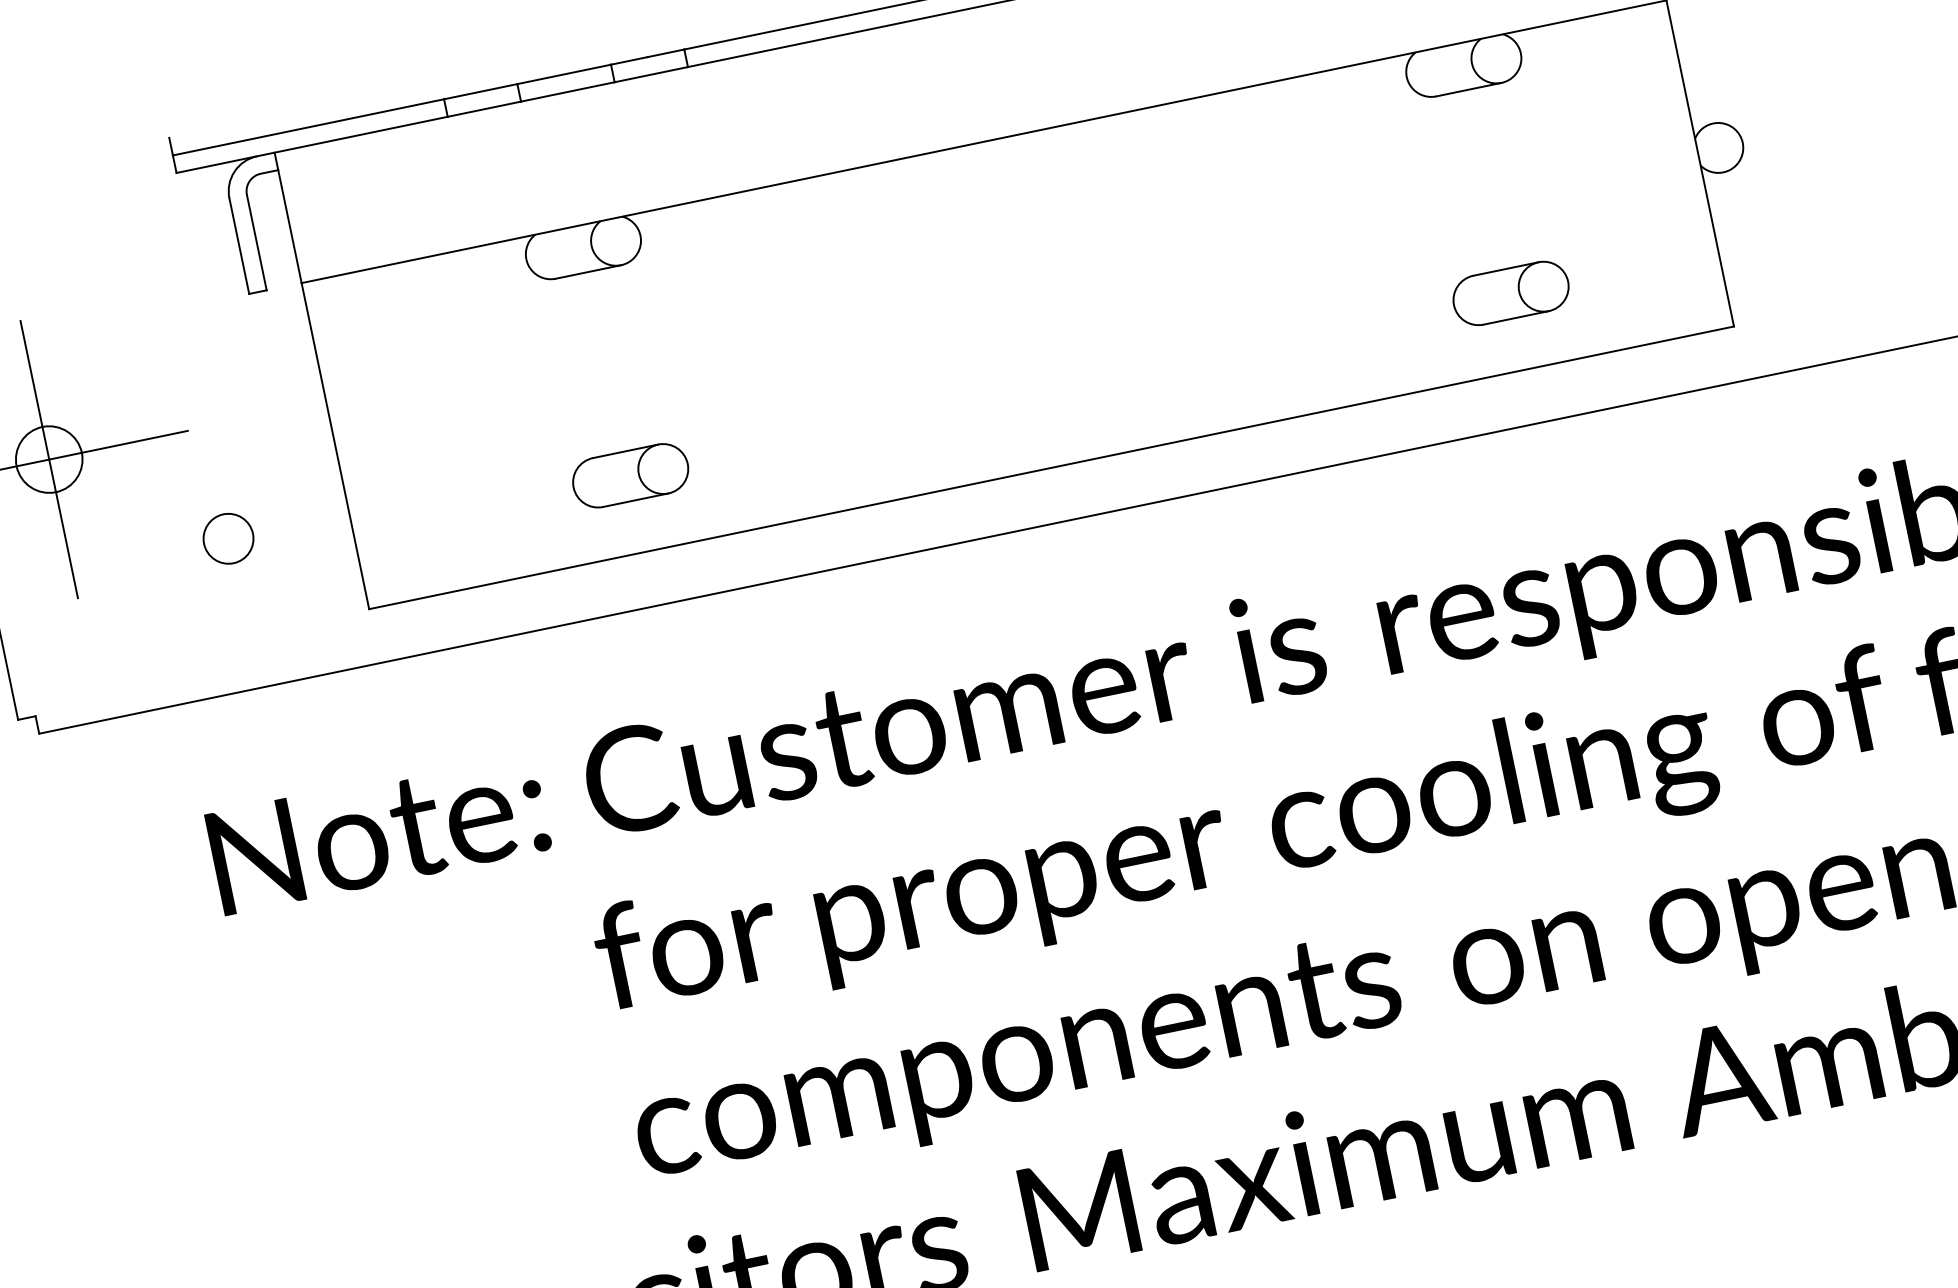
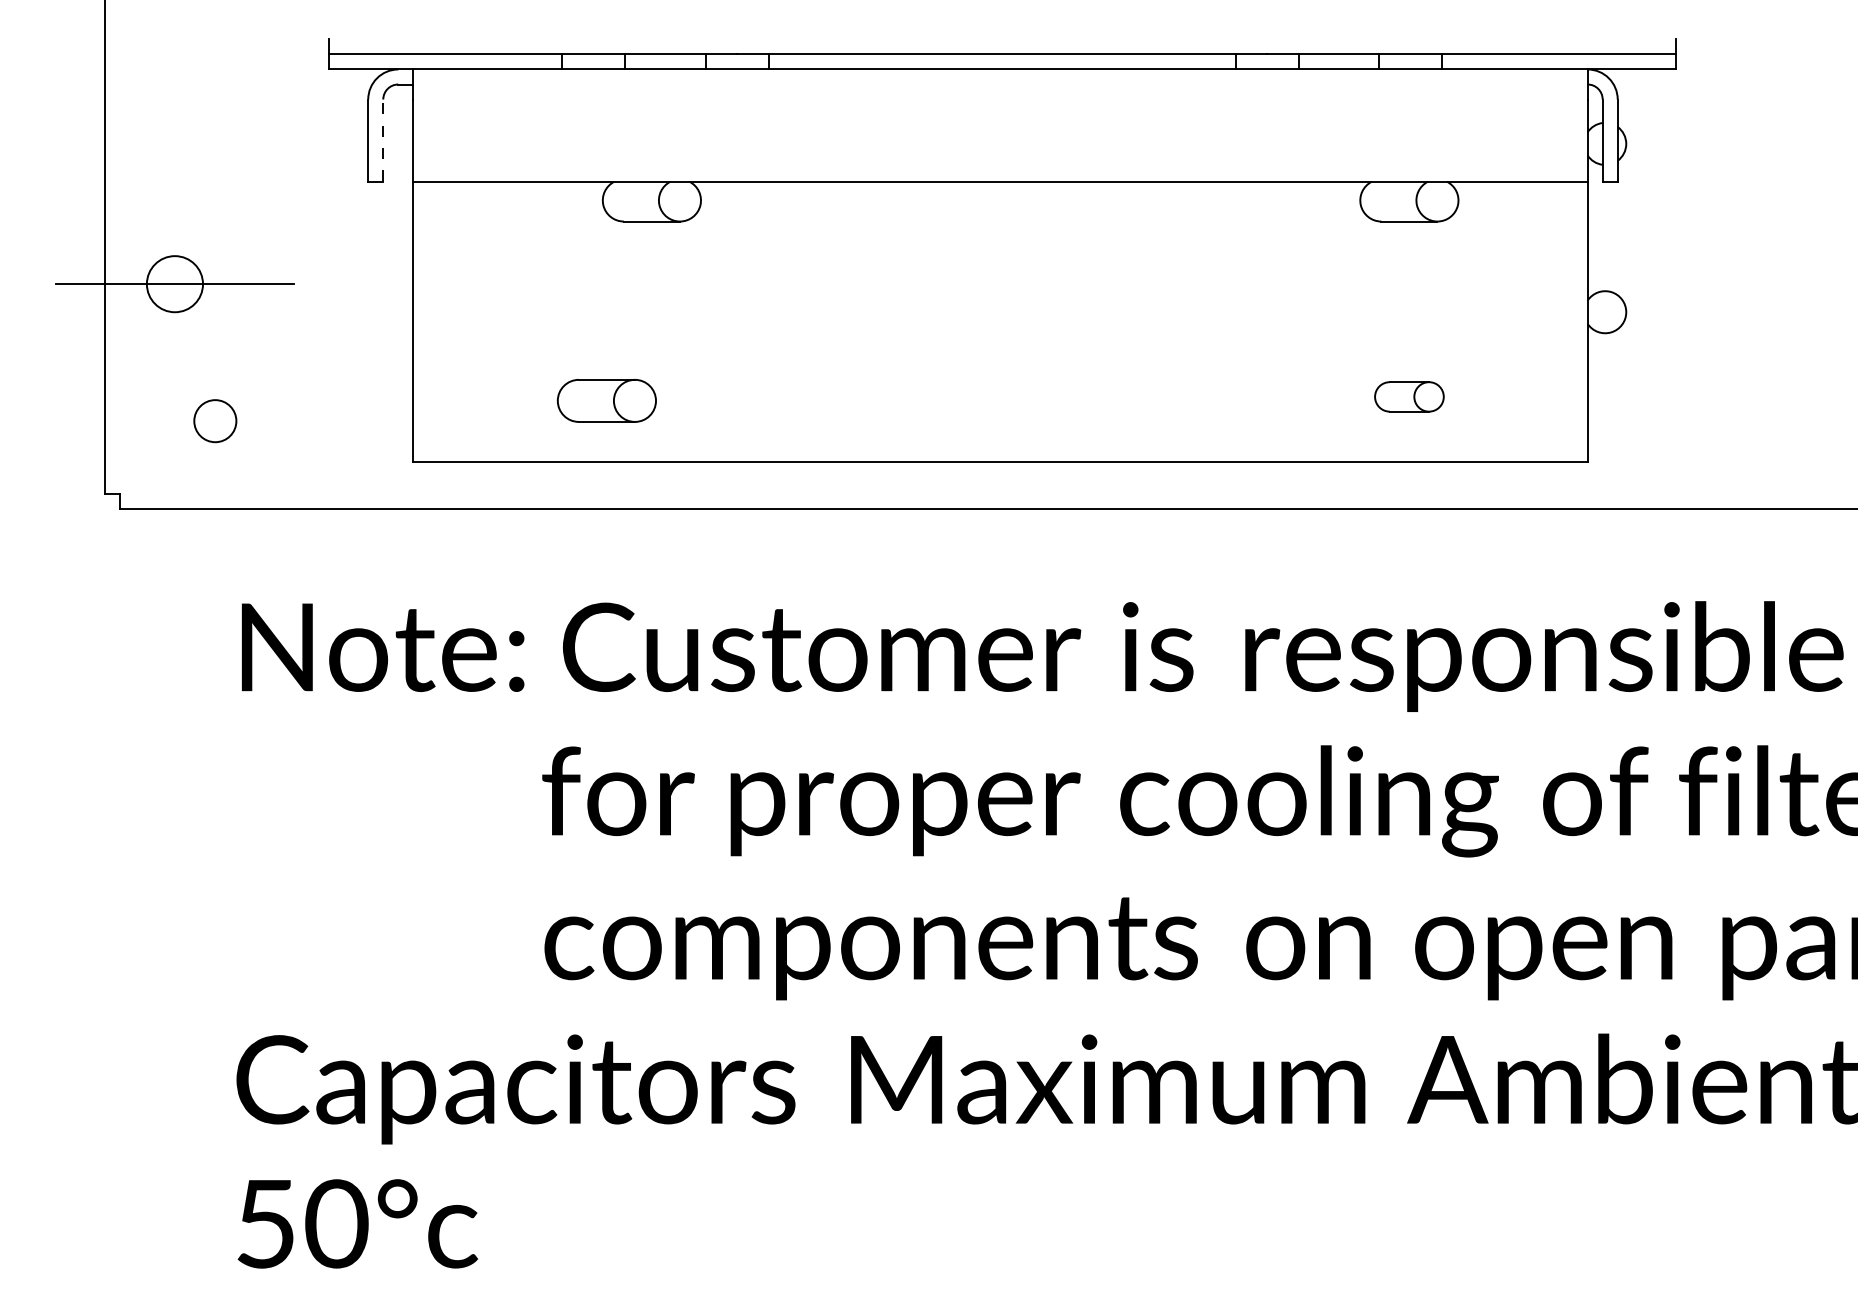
line: (257, 242) -> (383, 140), solid -> dashed
part: (1511, 292) -> (1409, 396), size x0.7
line: (48, 458) -> (174, 283), removed
part: (630, 475) -> (606, 400), moved
circle: (228, 539) -> (215, 421), moved

